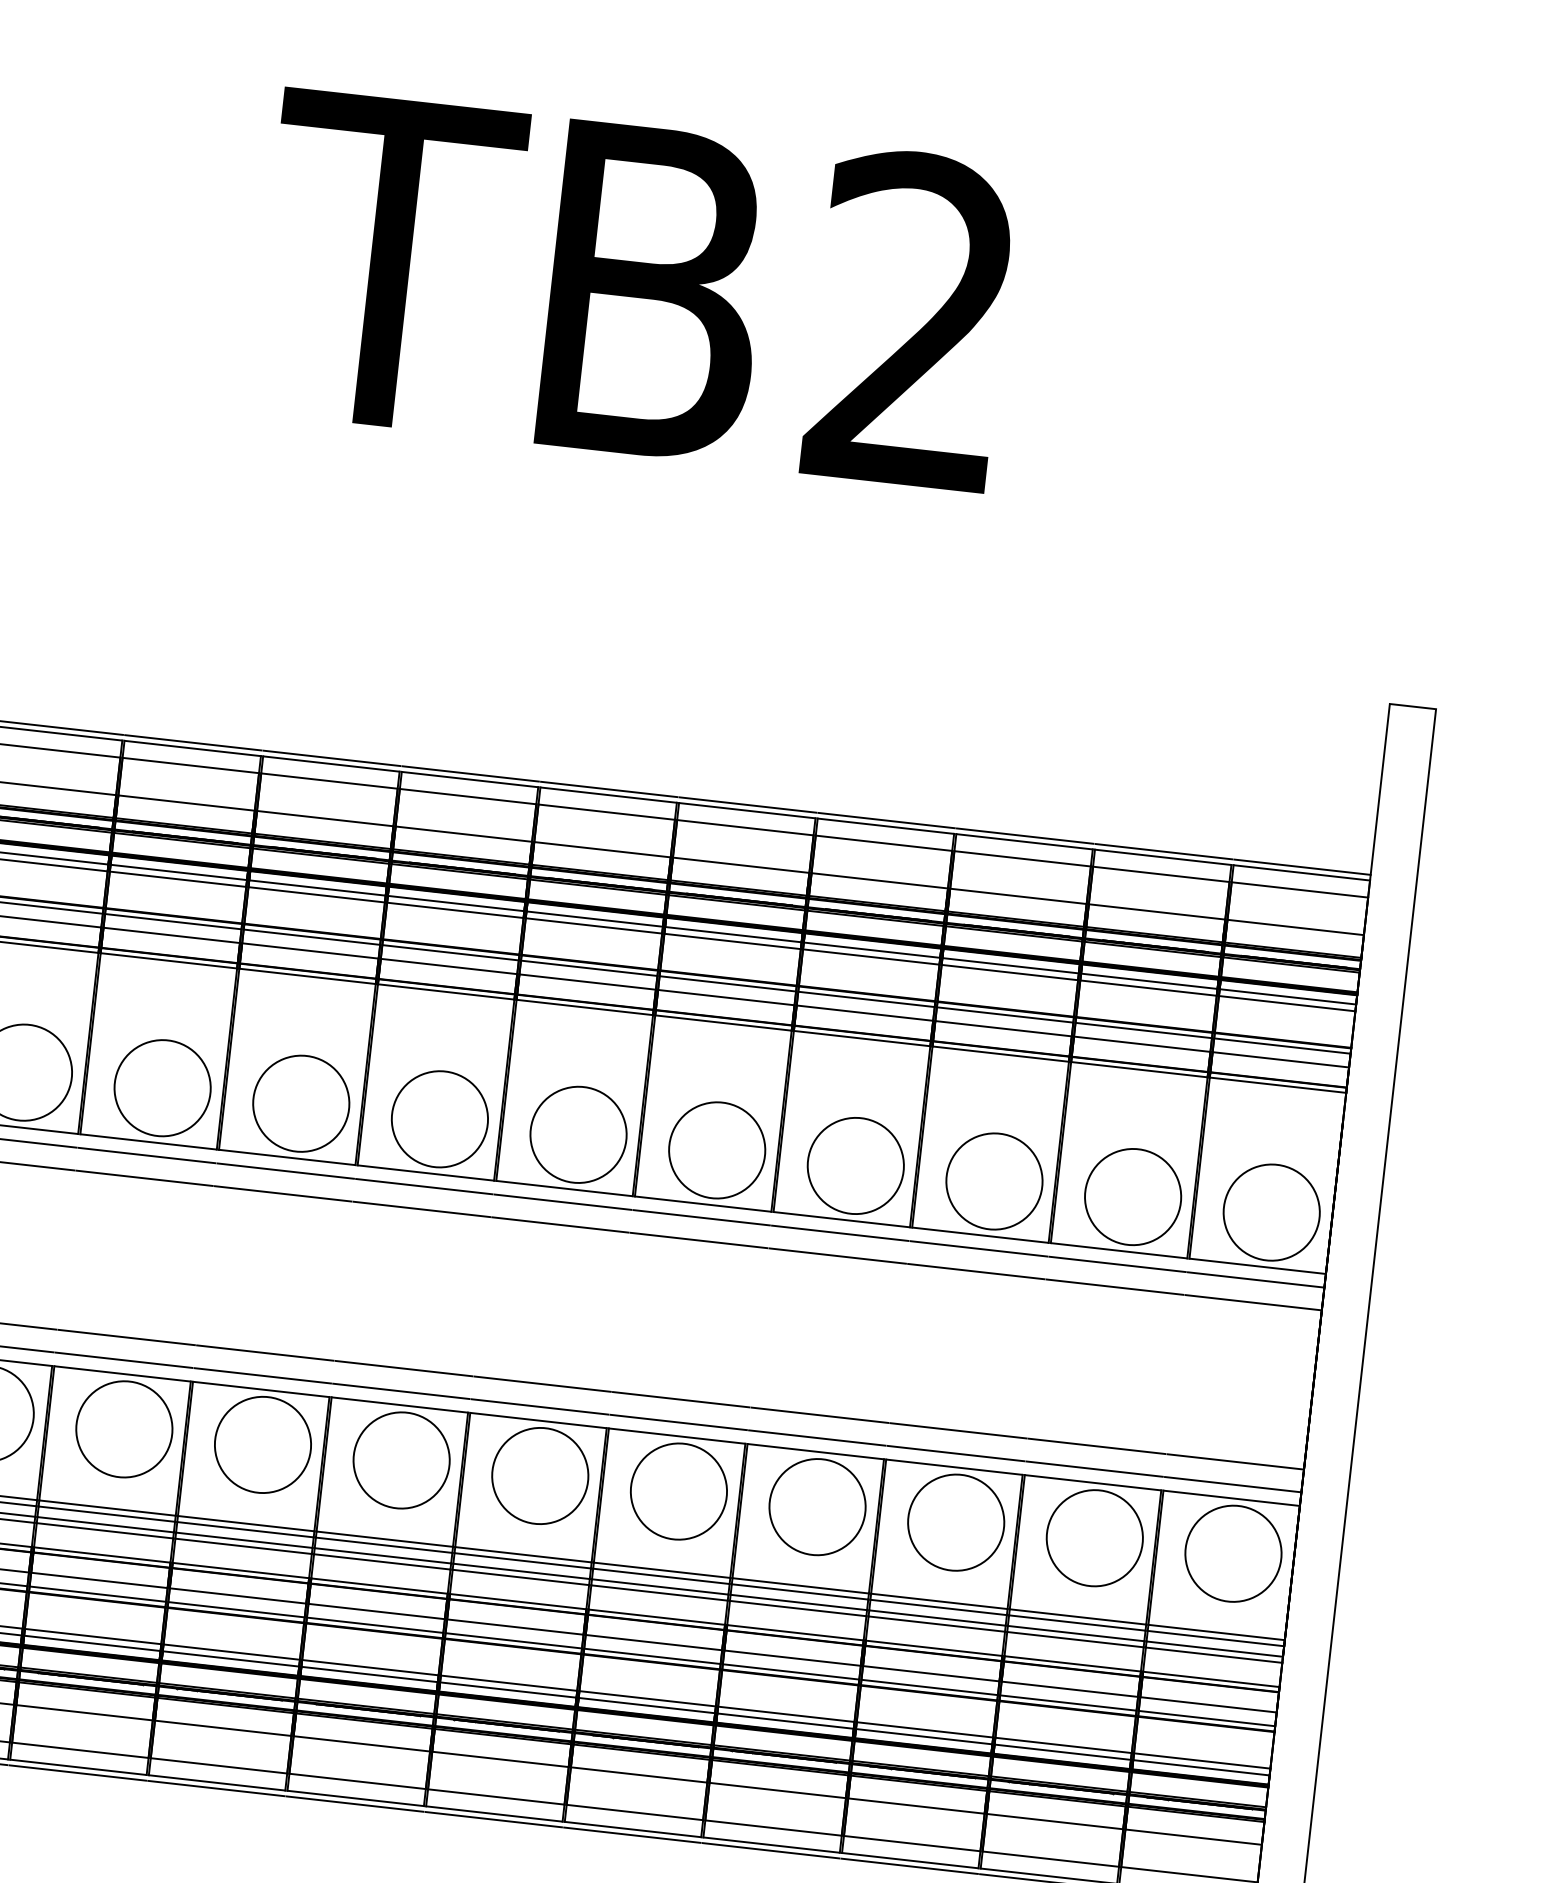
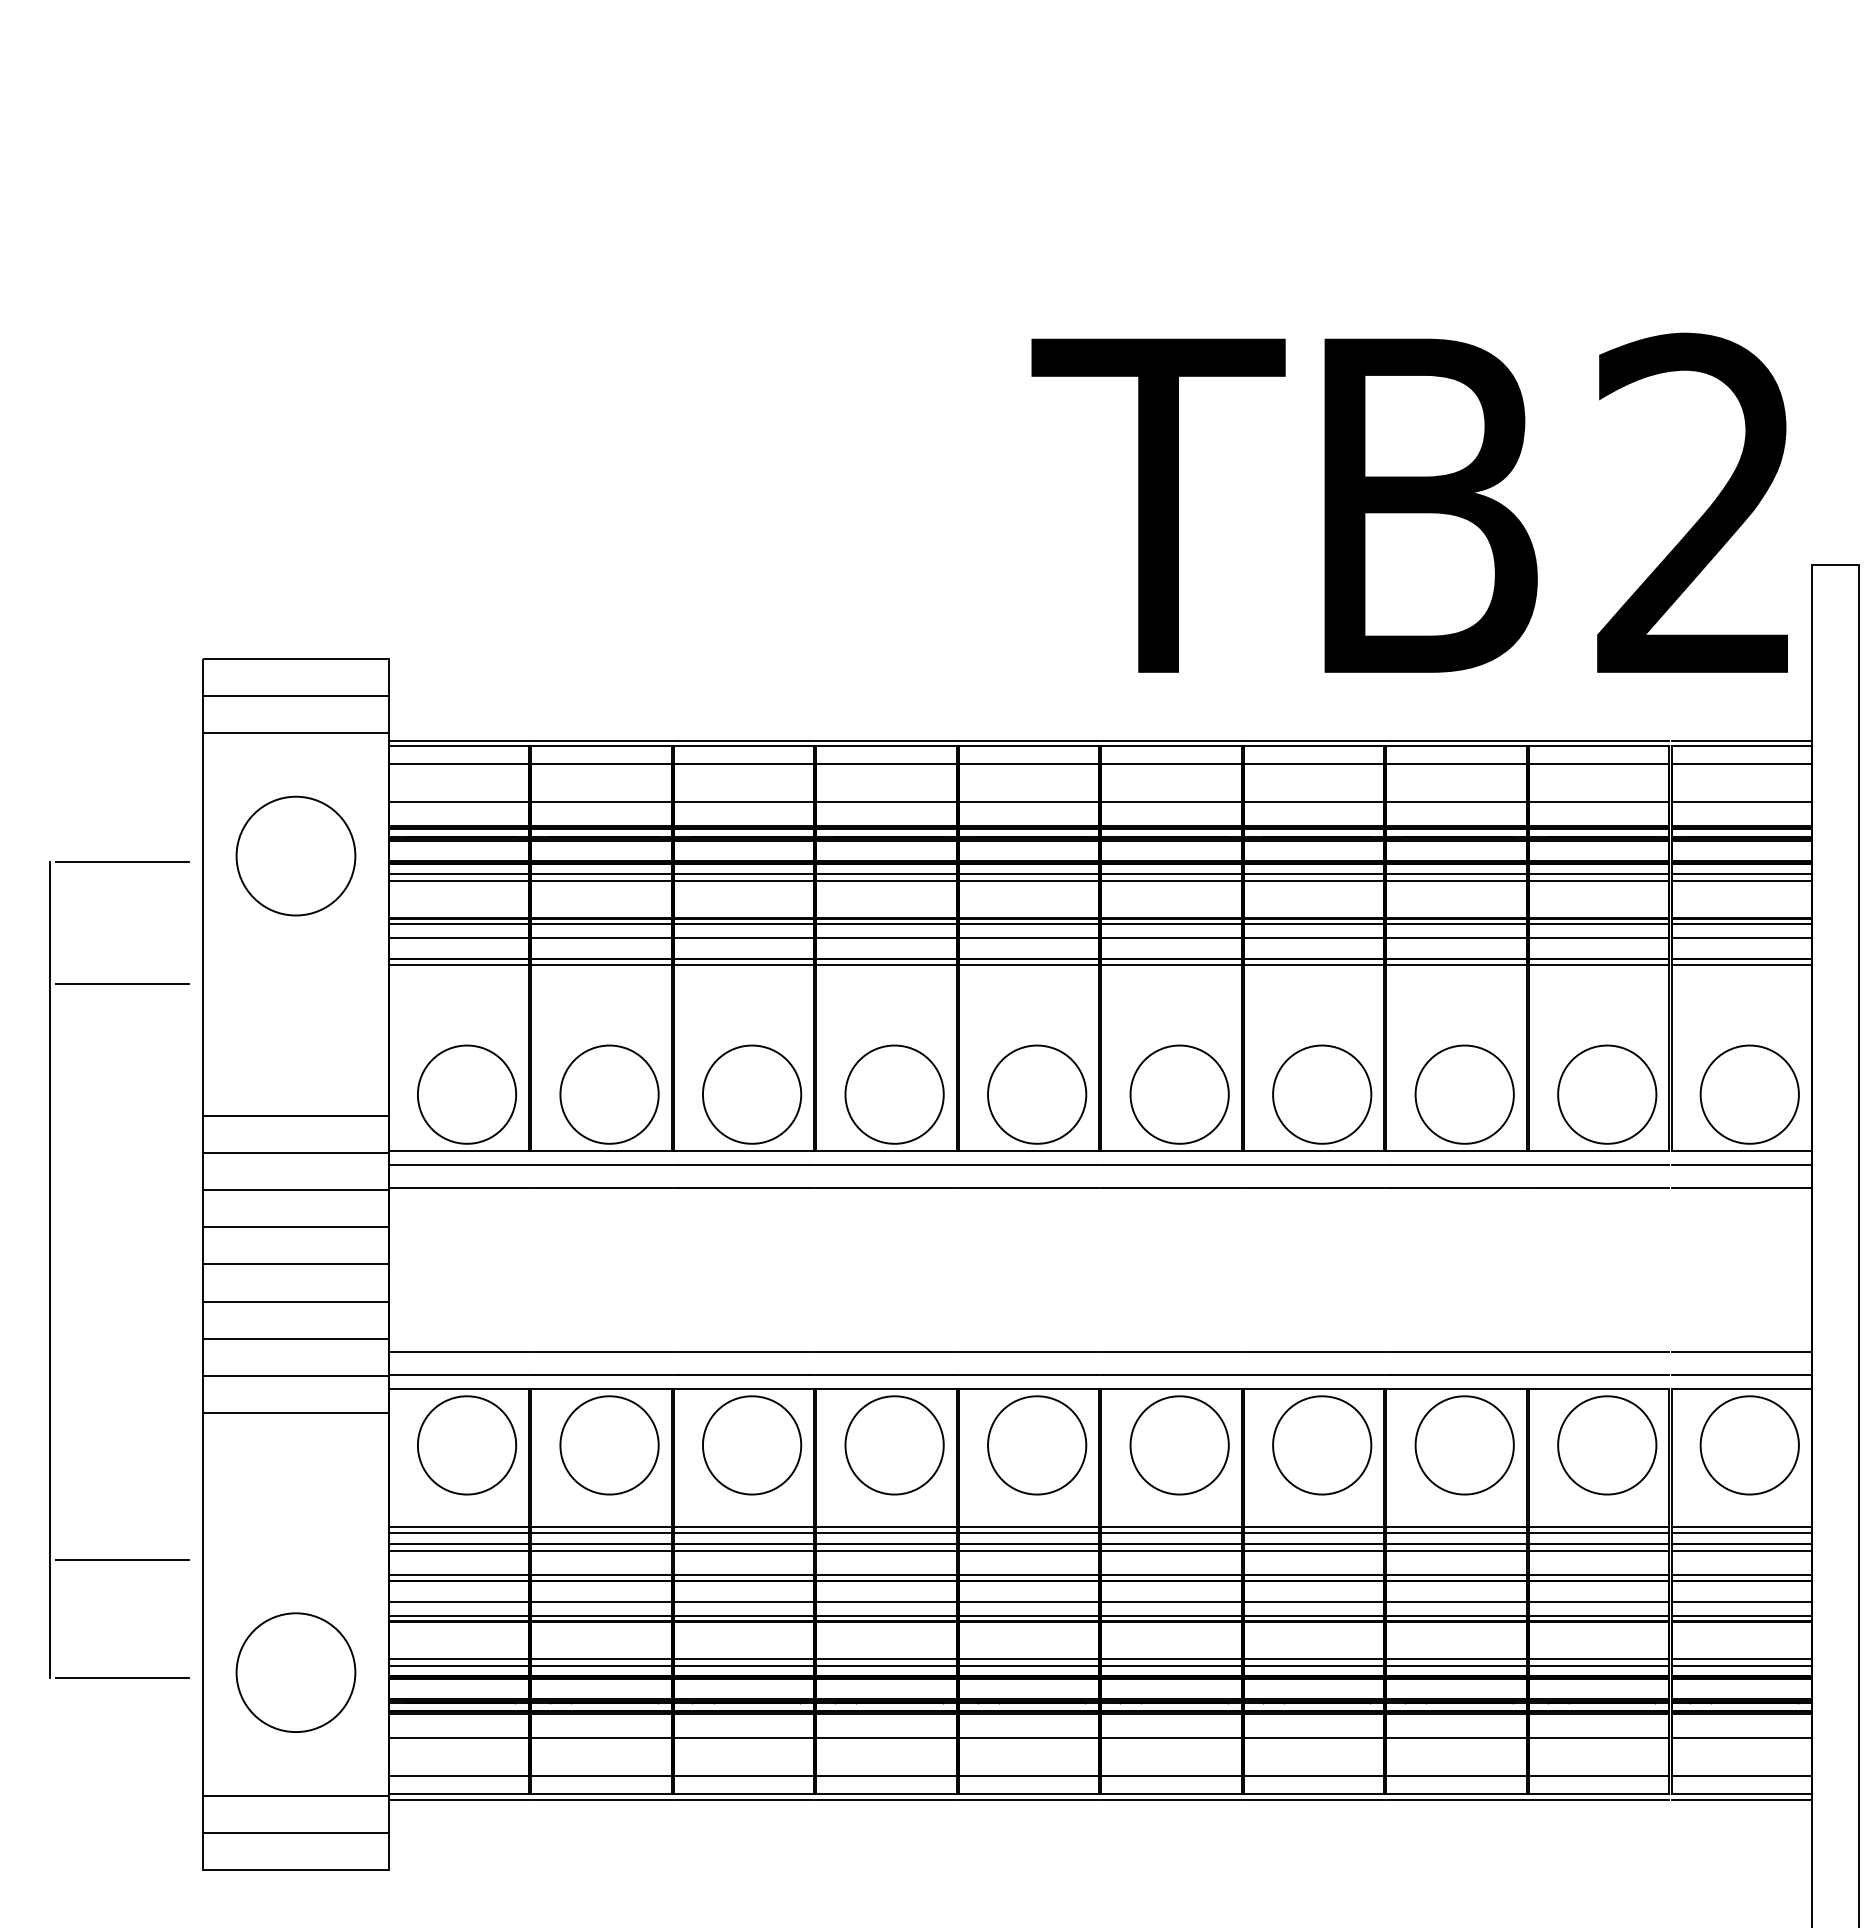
text: (634, 287) -> (1409, 502), moved

